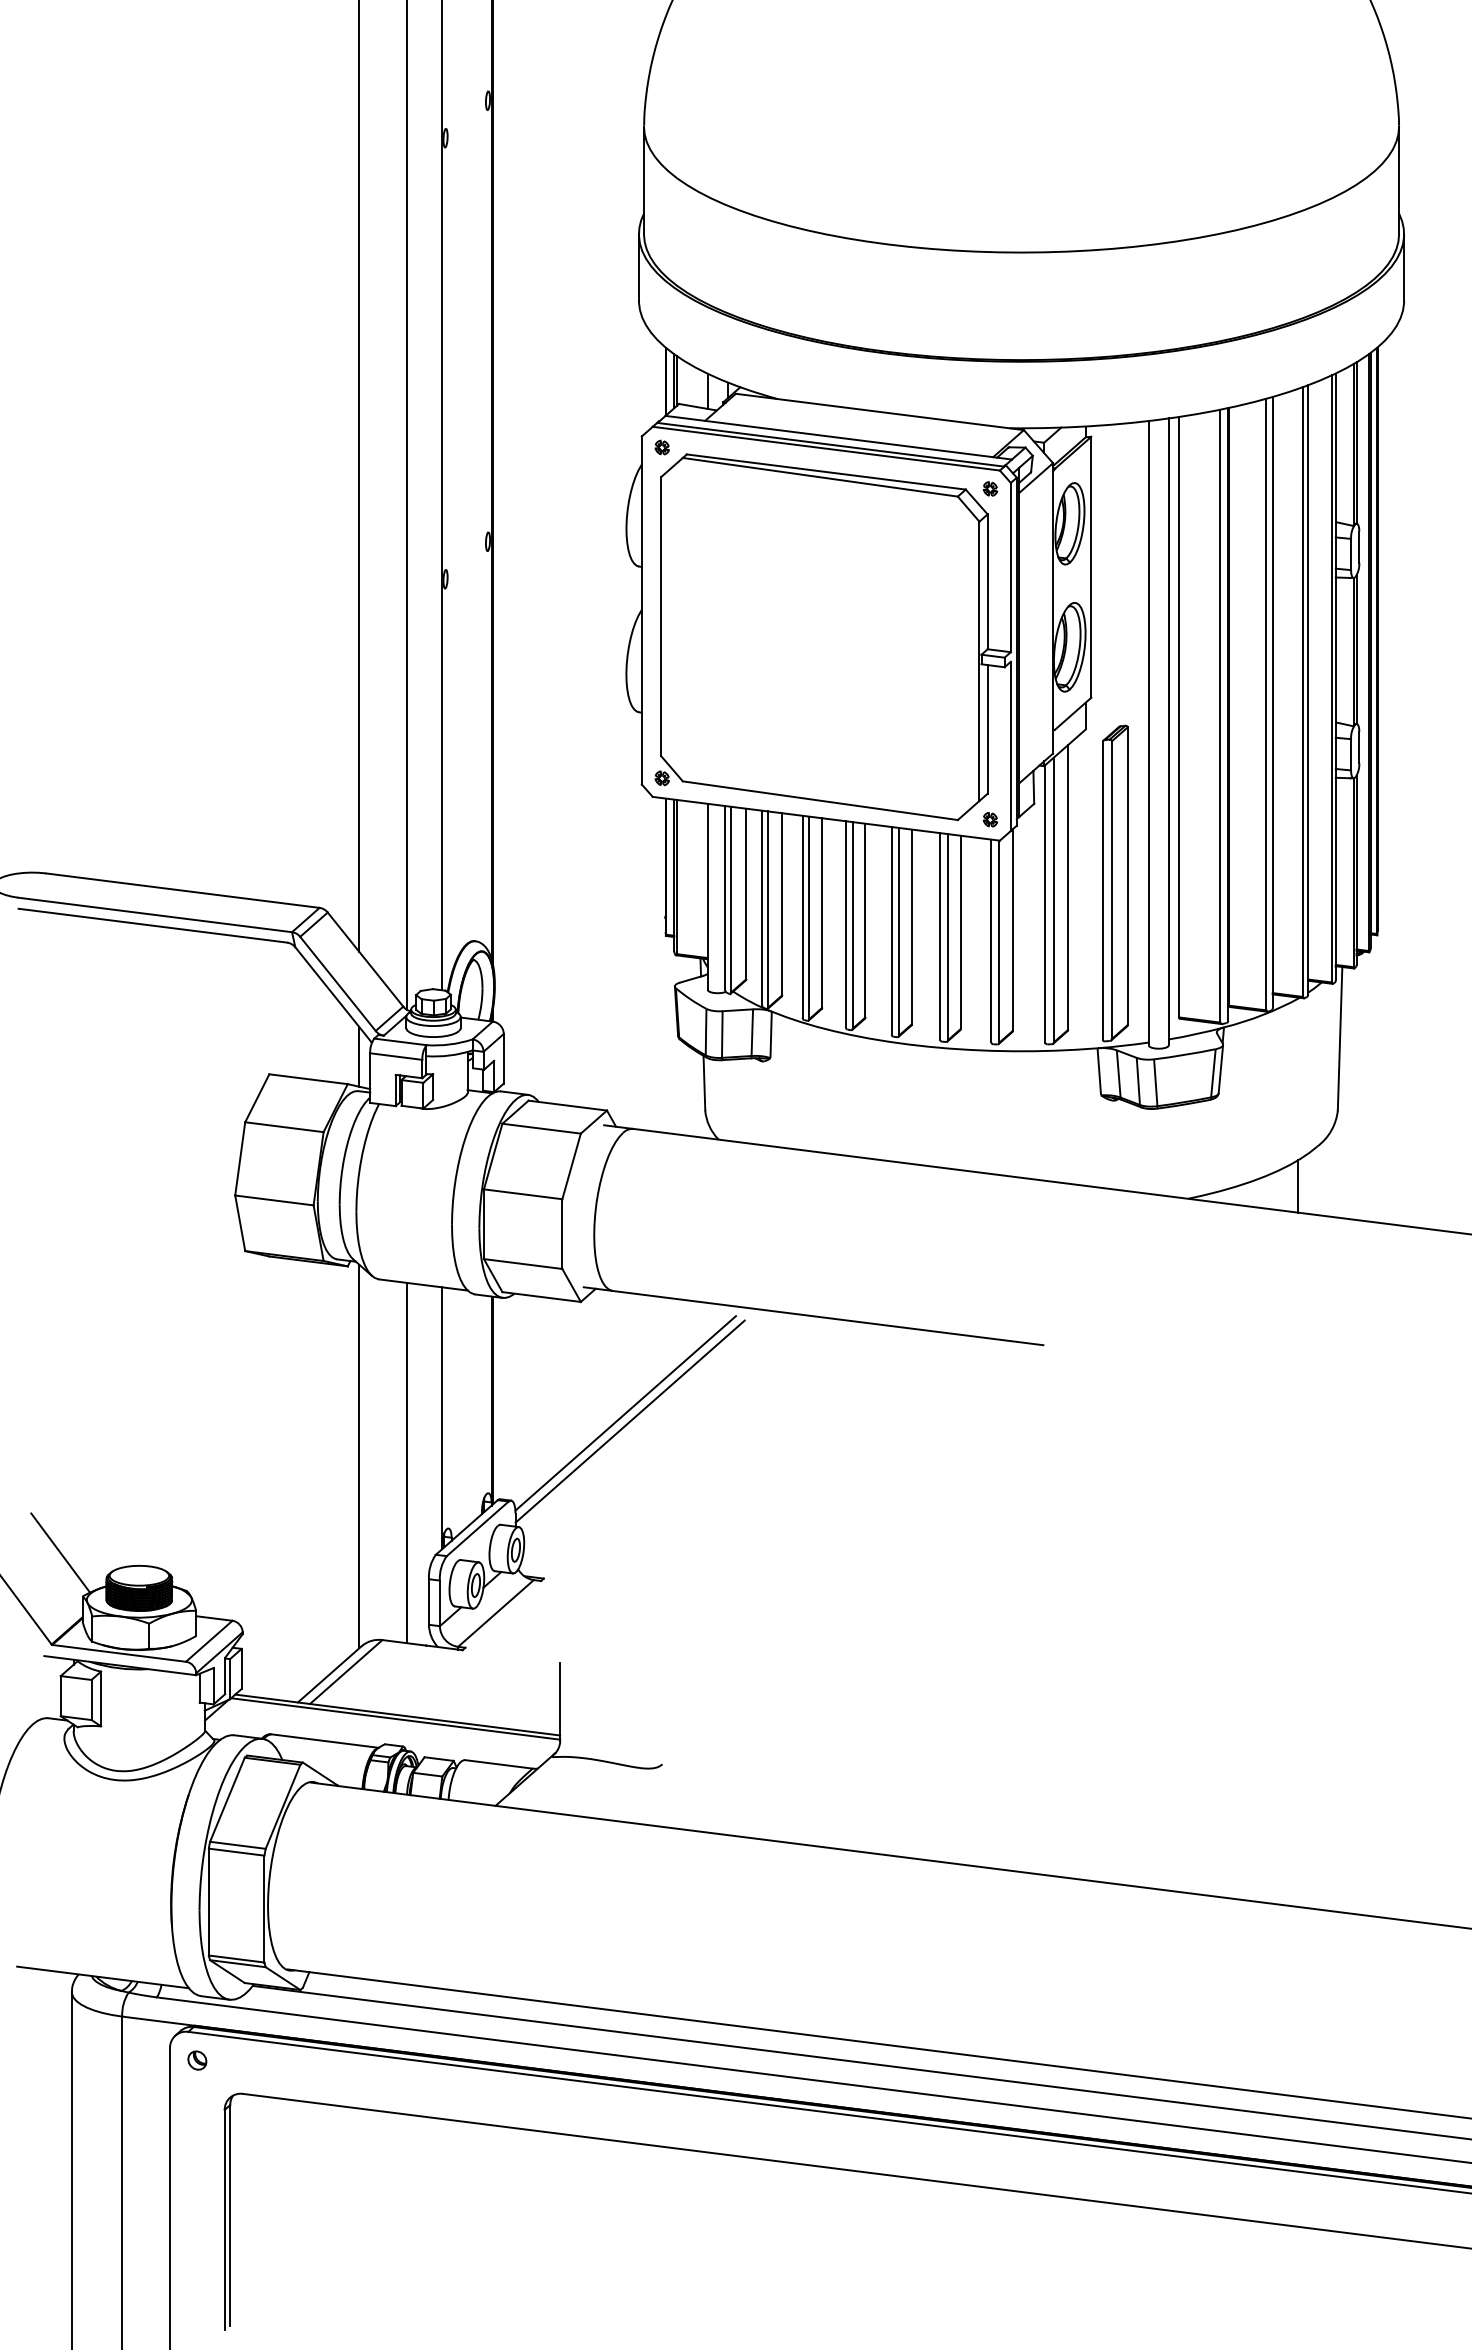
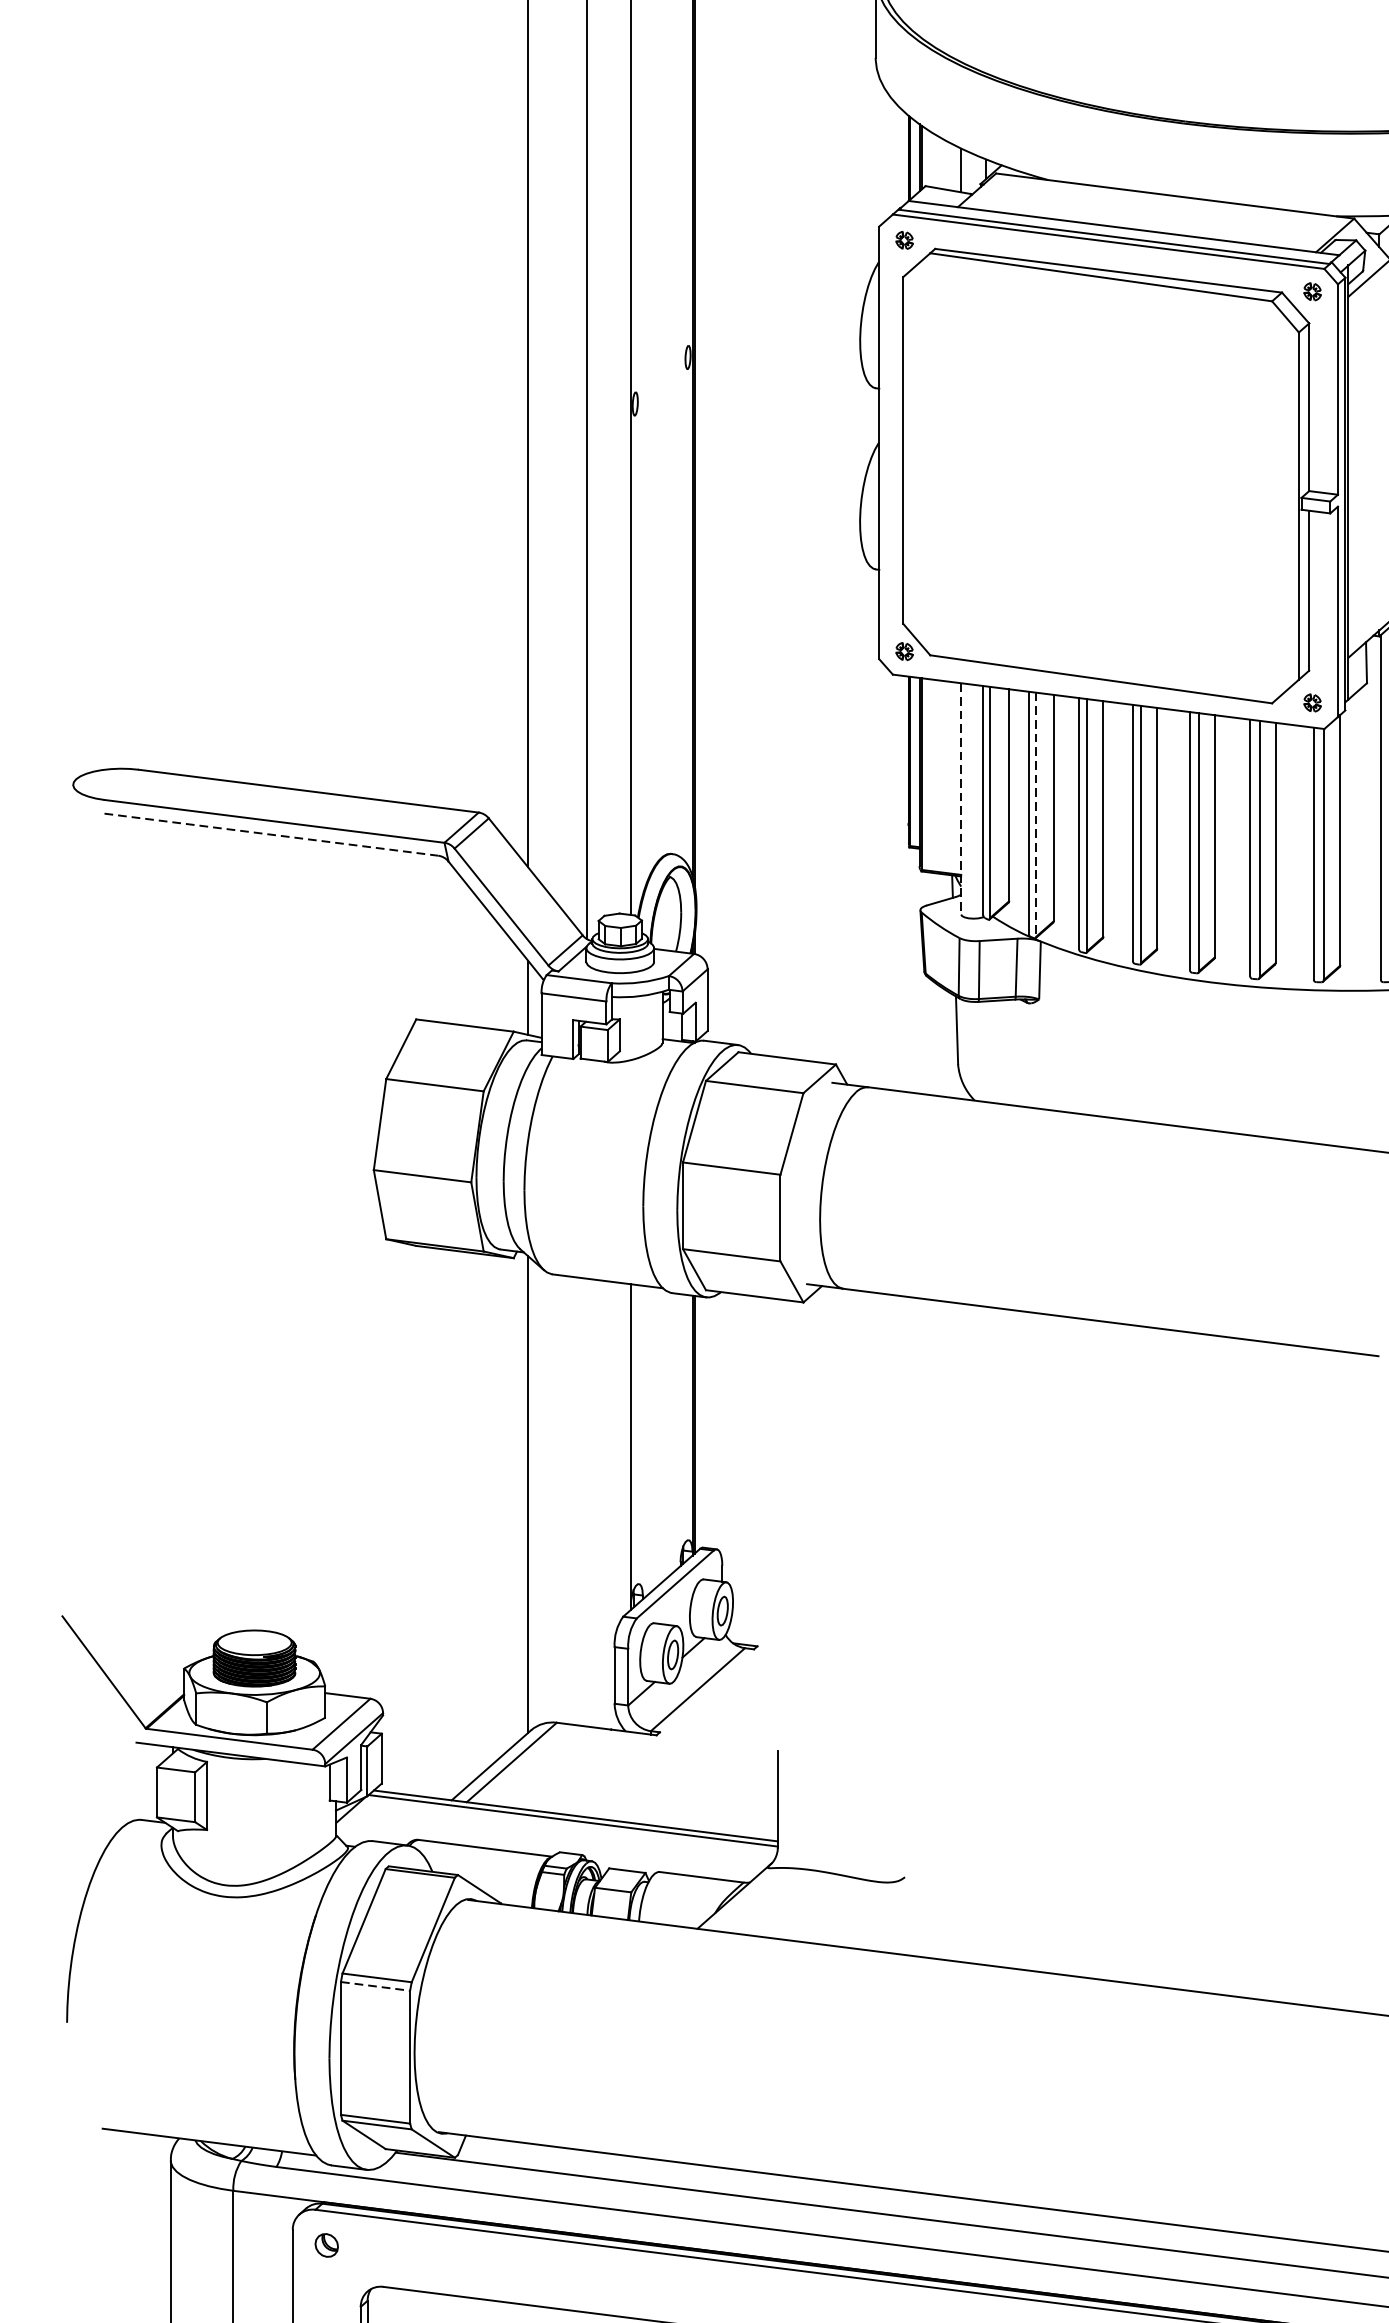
line: (707, 897) -> (960, 799), solid -> dashed
line: (768, 910) -> (1036, 815), solid -> dashed
line: (153, 925) -> (272, 834), solid -> dashed
line: (625, 1413) -> (858, 1441), removed
line: (629, 1421) -> (863, 1451), removed
line: (406, 1462) -> (586, 1502), removed
line: (60, 1552) -> (156, 1613), removed
line: (237, 1852) -> (376, 1986), solid -> dashed

